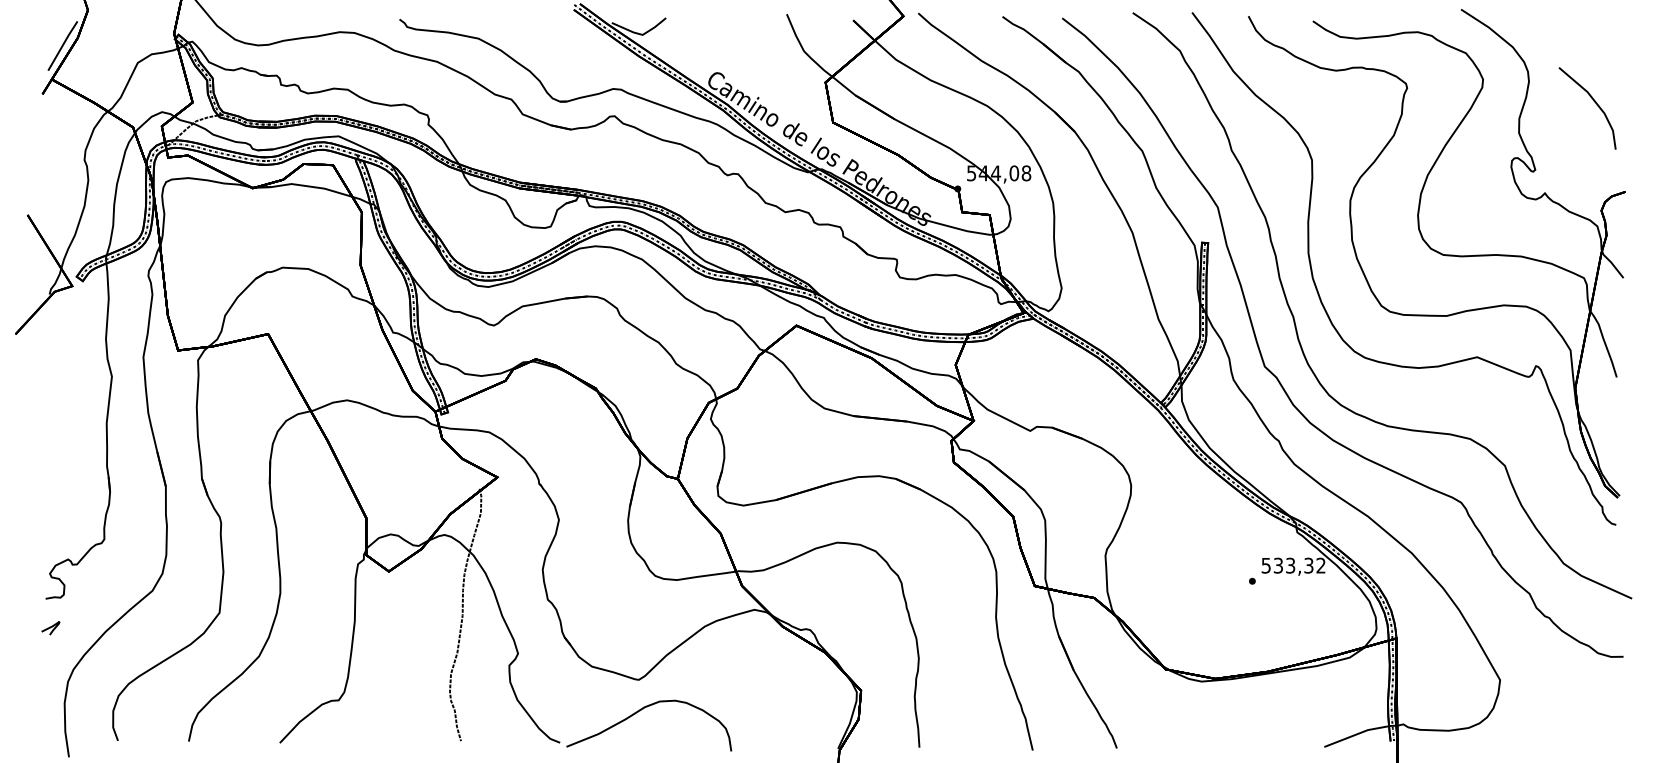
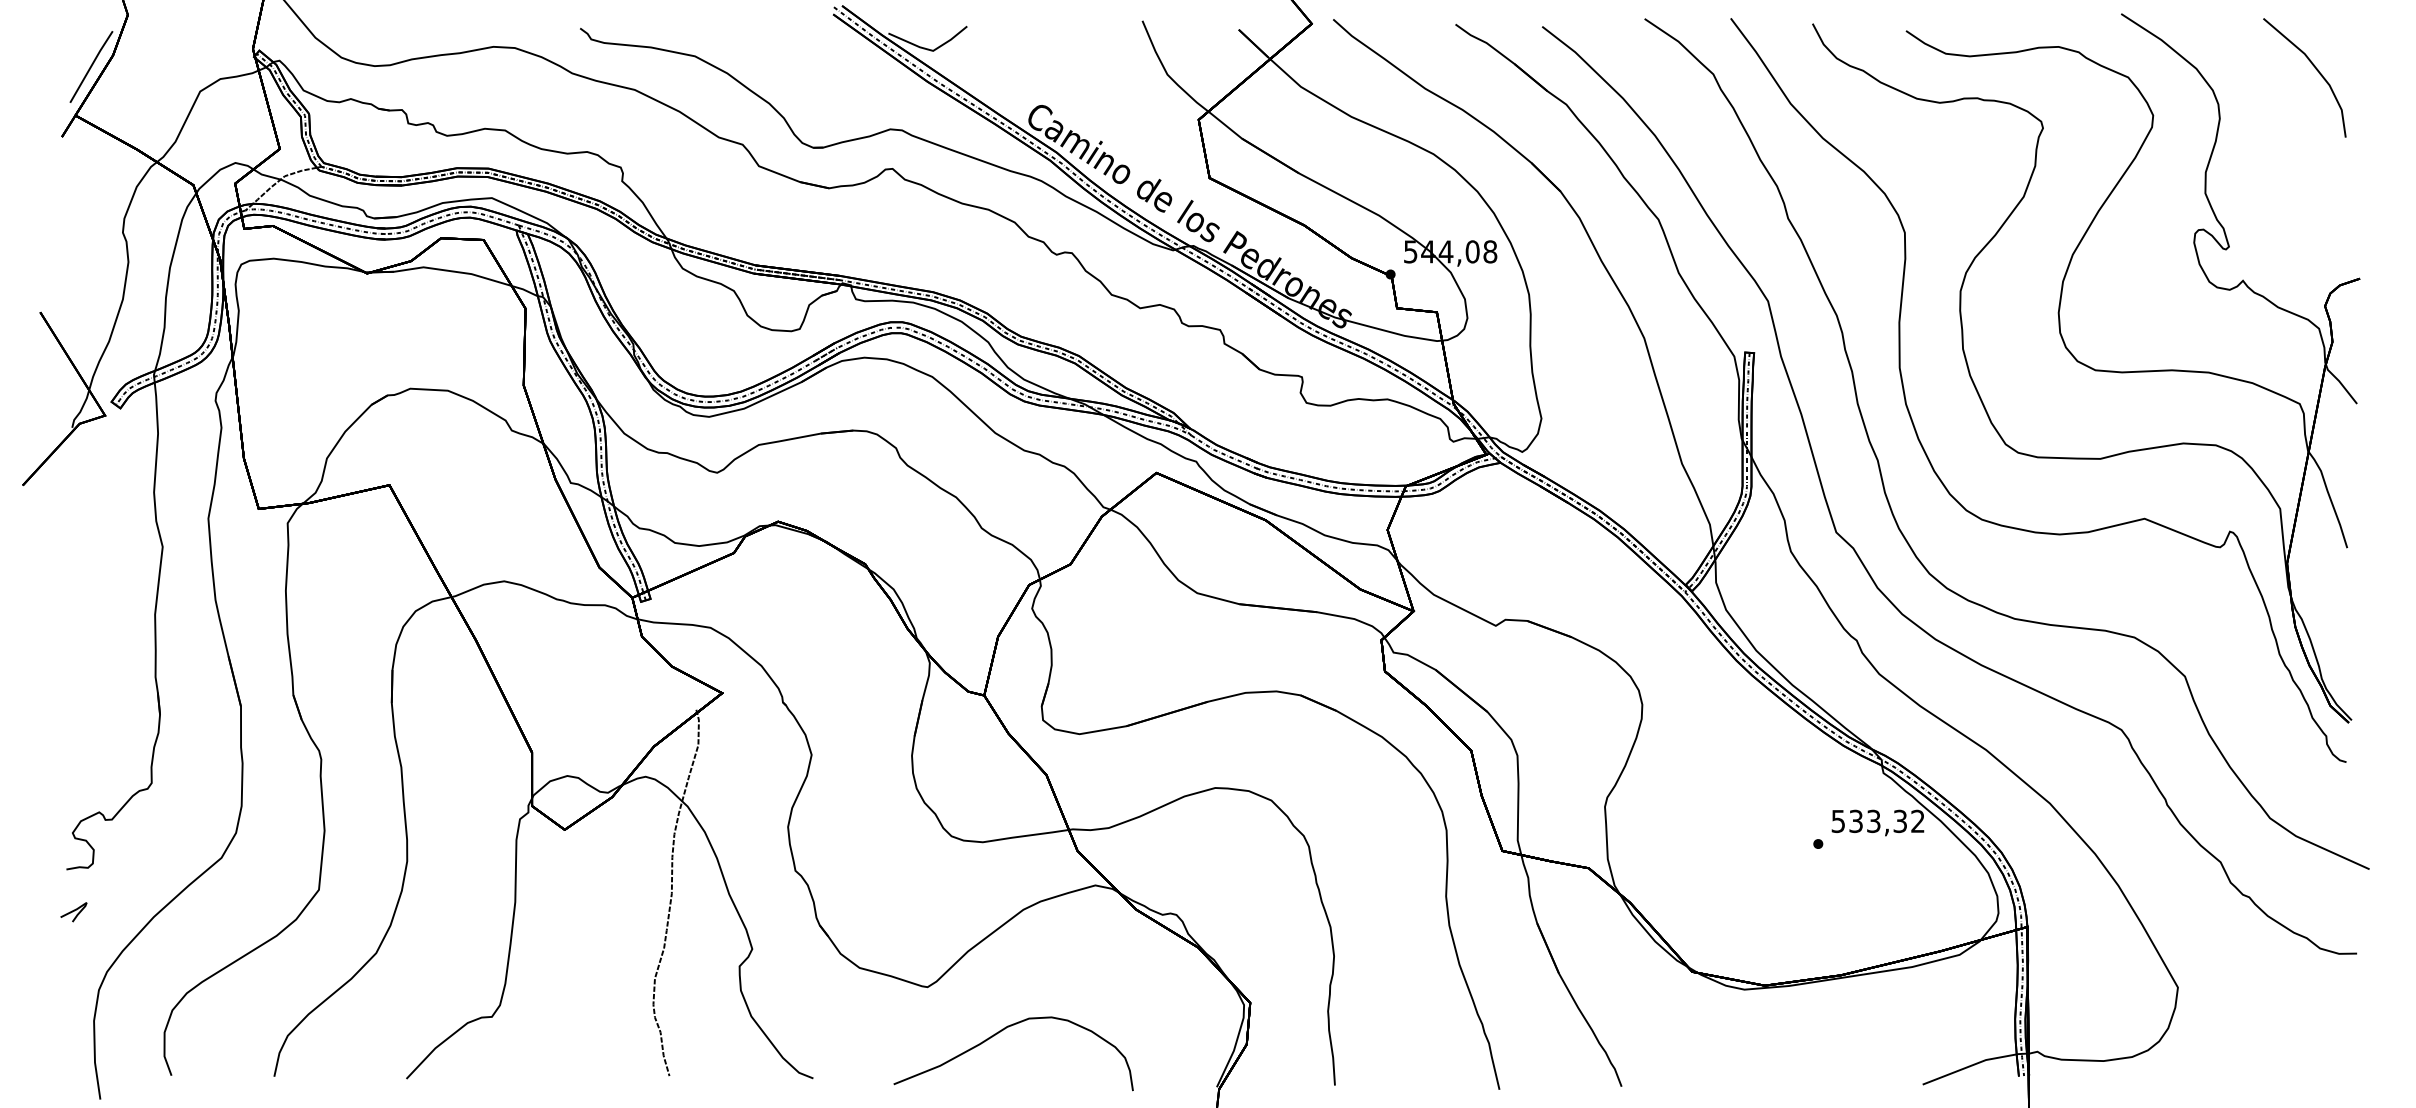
line: (1593, 101) -> (2313, 67), moved
curve: (640, 711) -> (1001, 1033), moved

